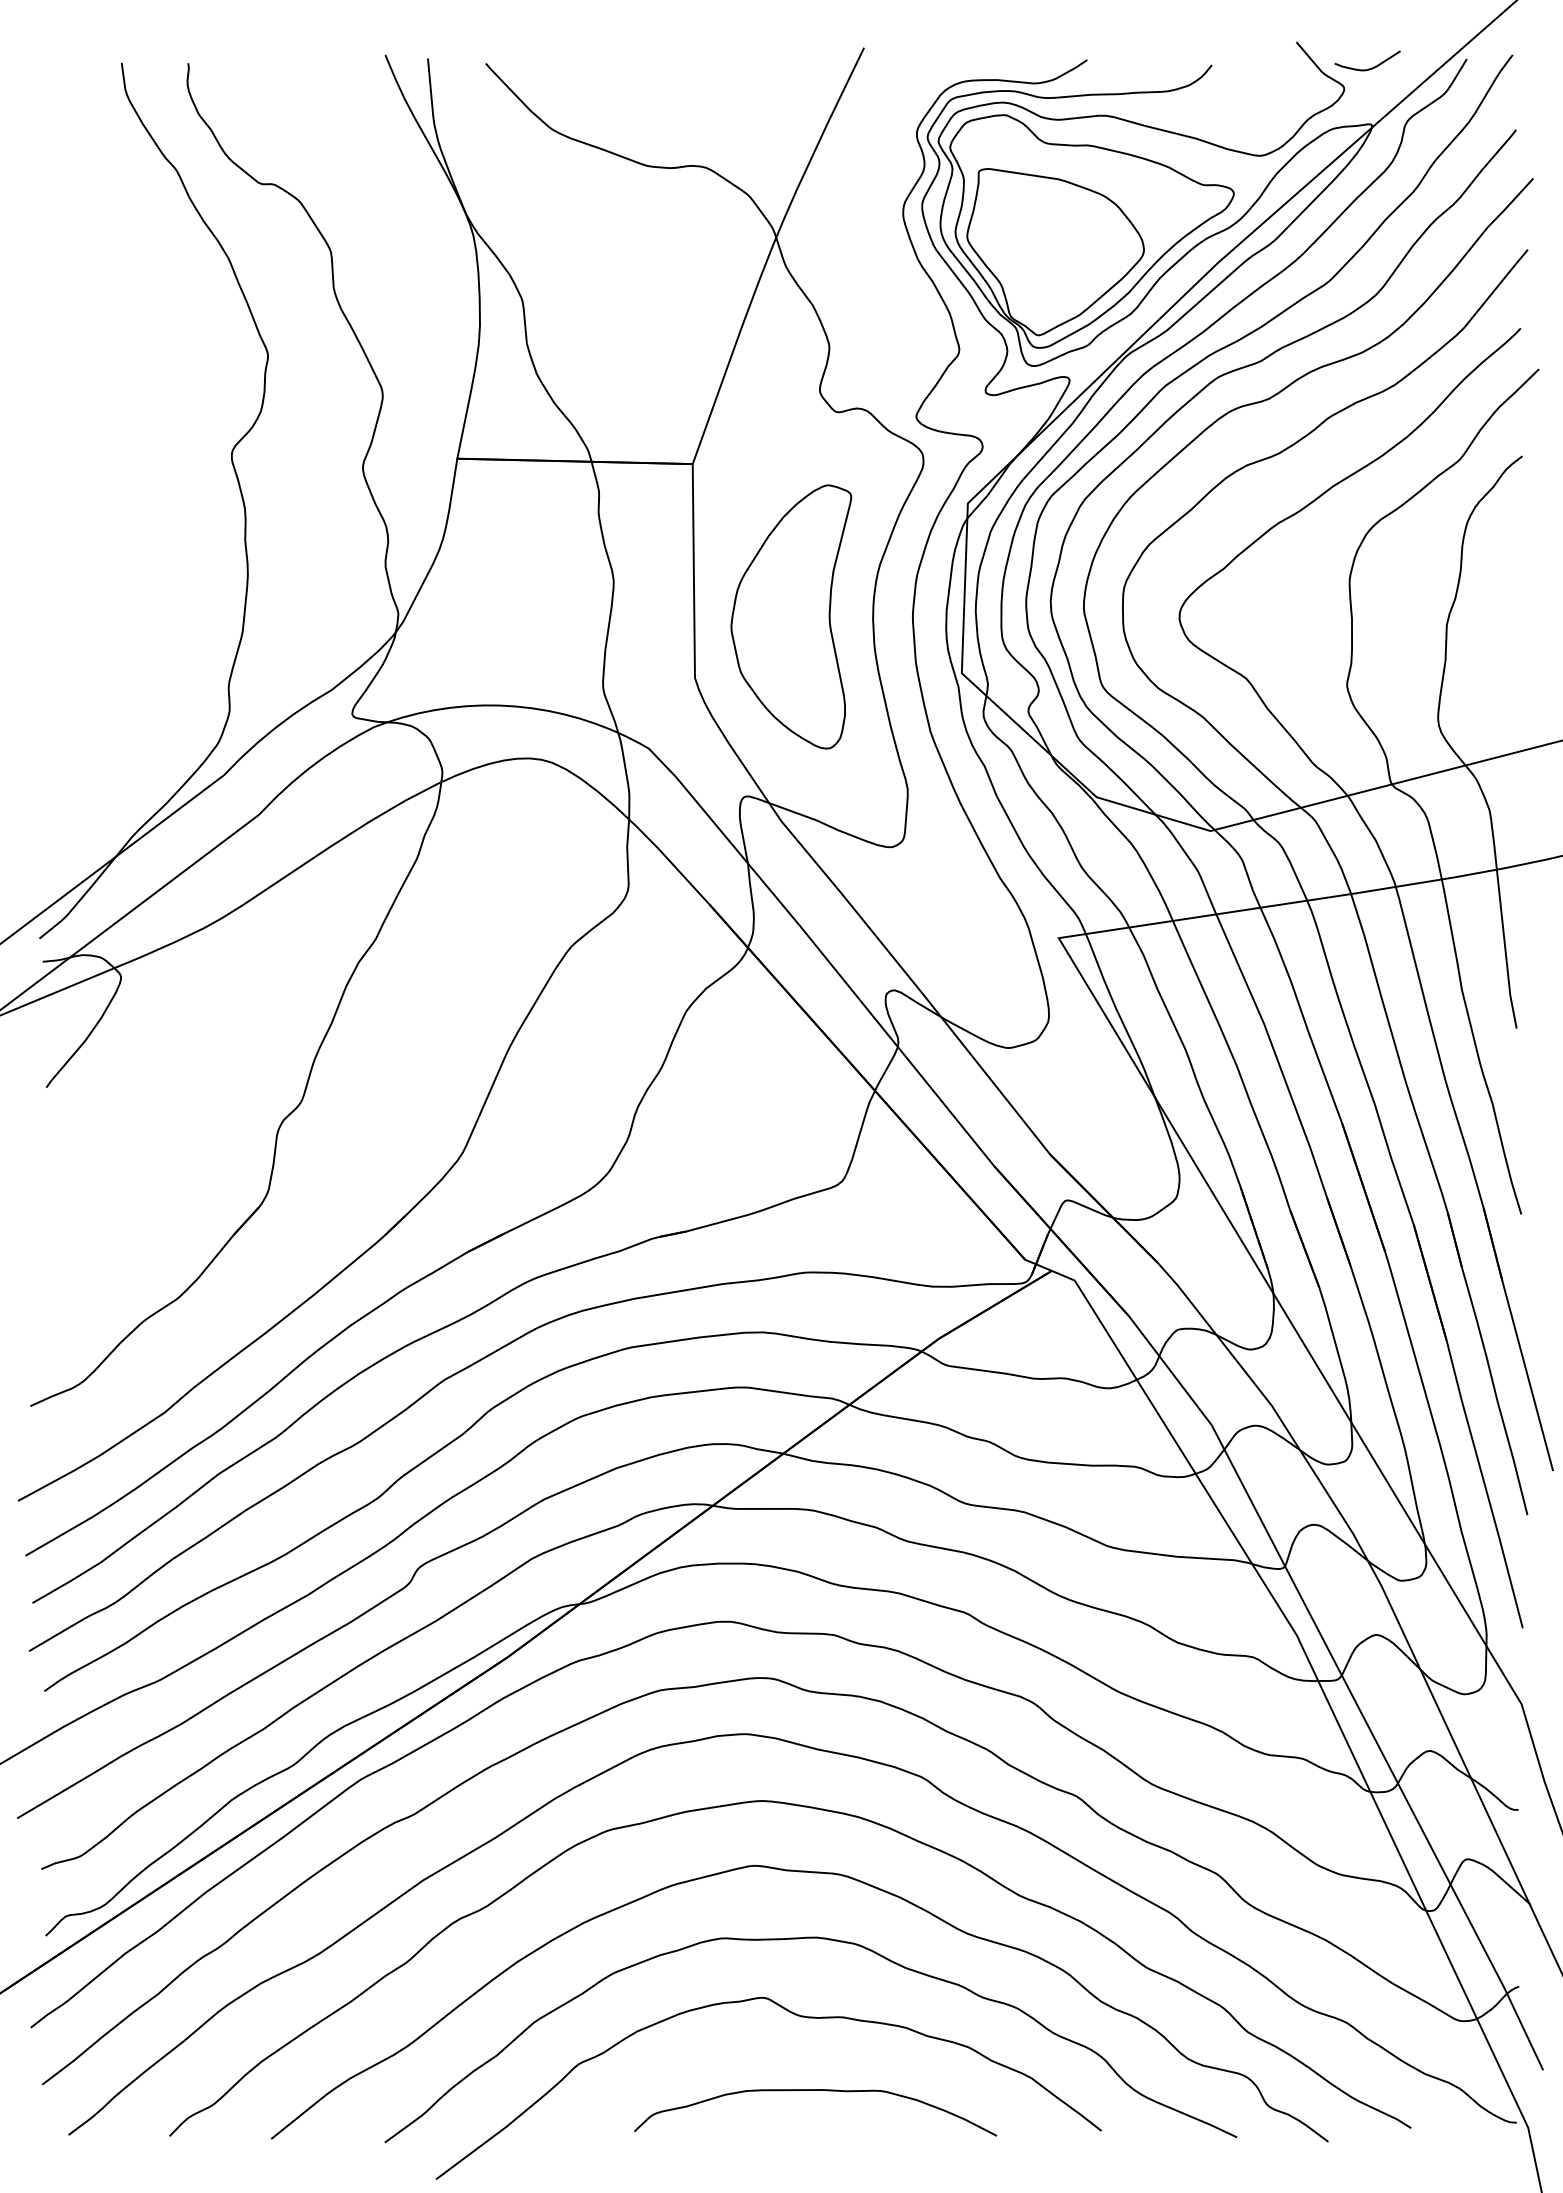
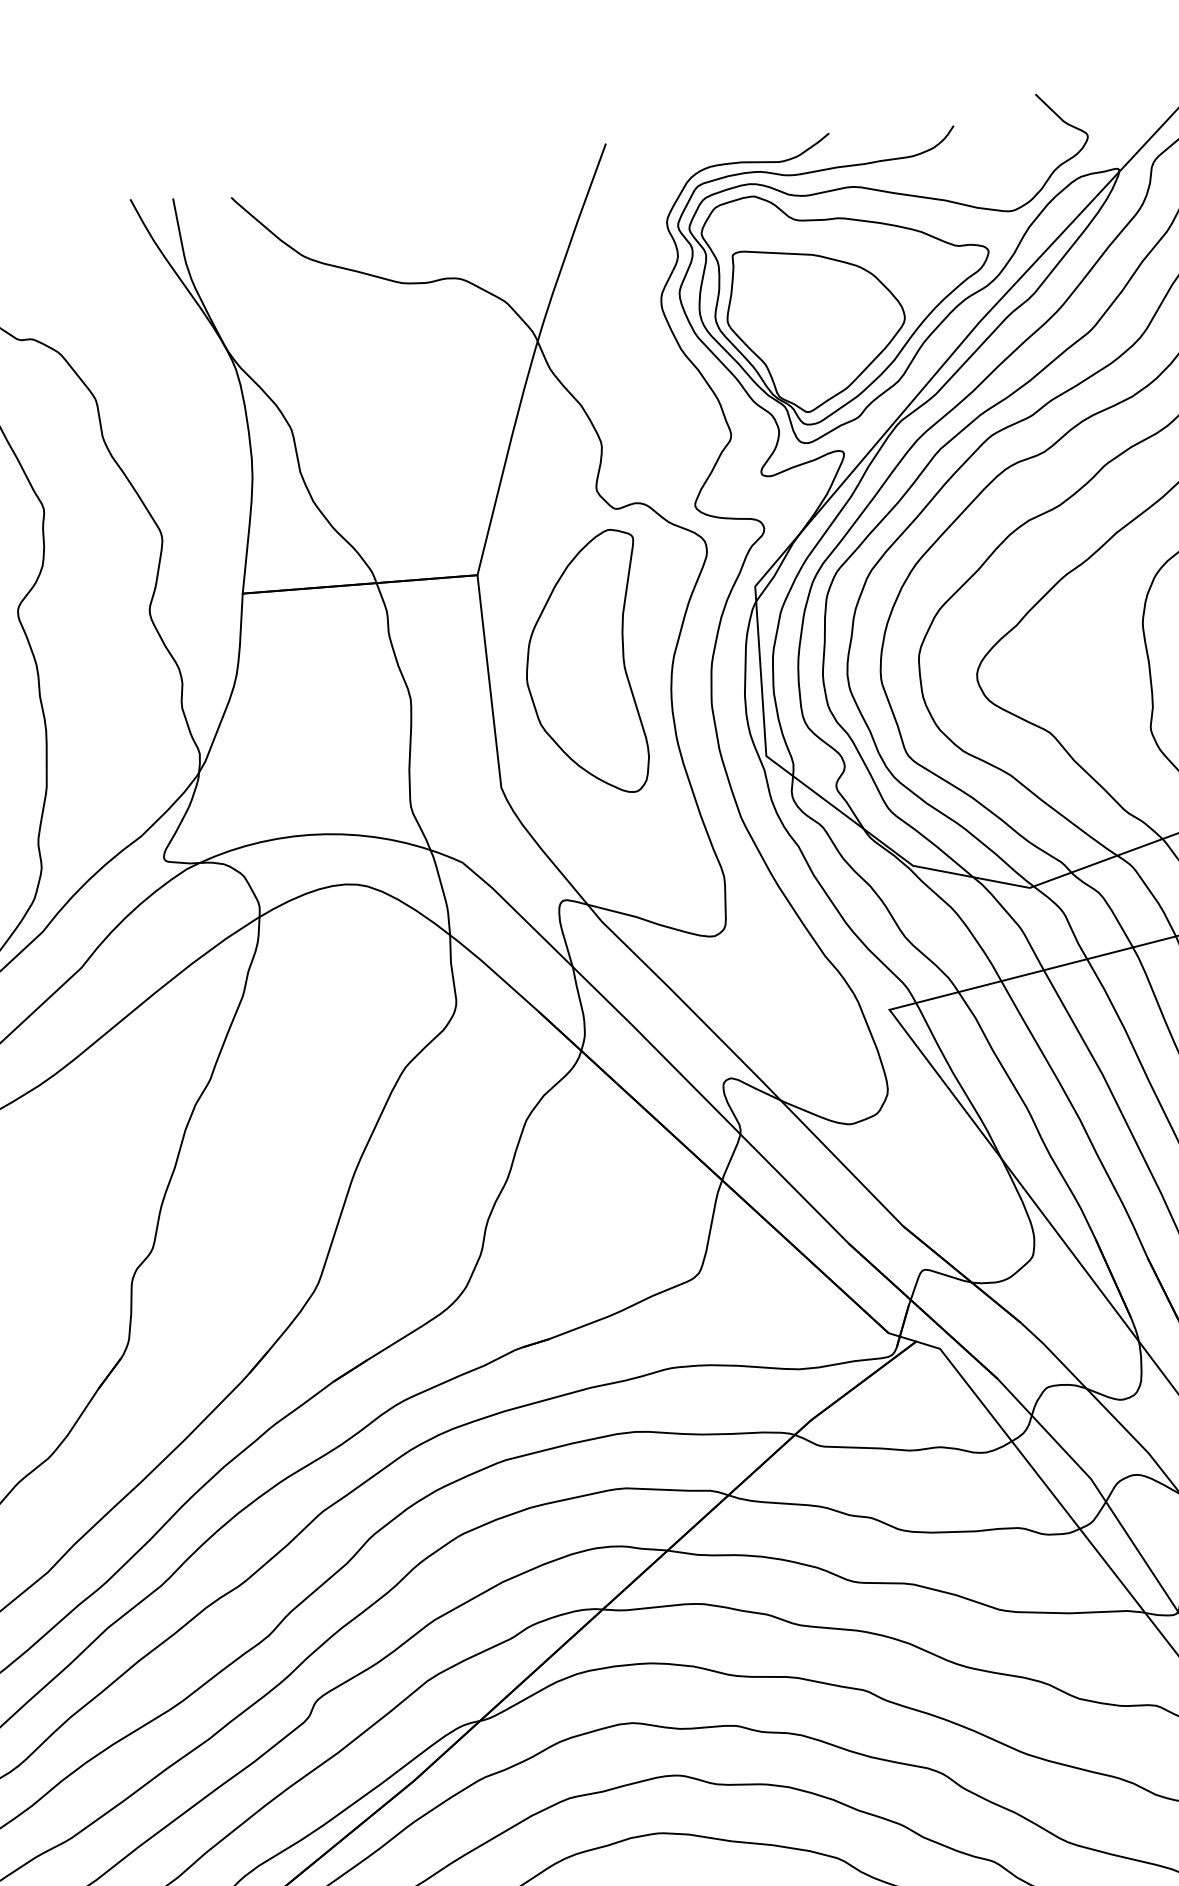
curve: (1371, 67) -> (1112, 112), removed
part: (791, 616) -> (585, 664), moved

